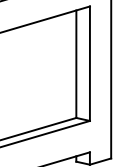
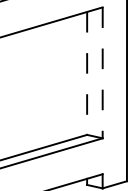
line: (76, 64) -> (87, 73), solid -> dashed
line: (89, 64) -> (102, 73), solid -> dashed

